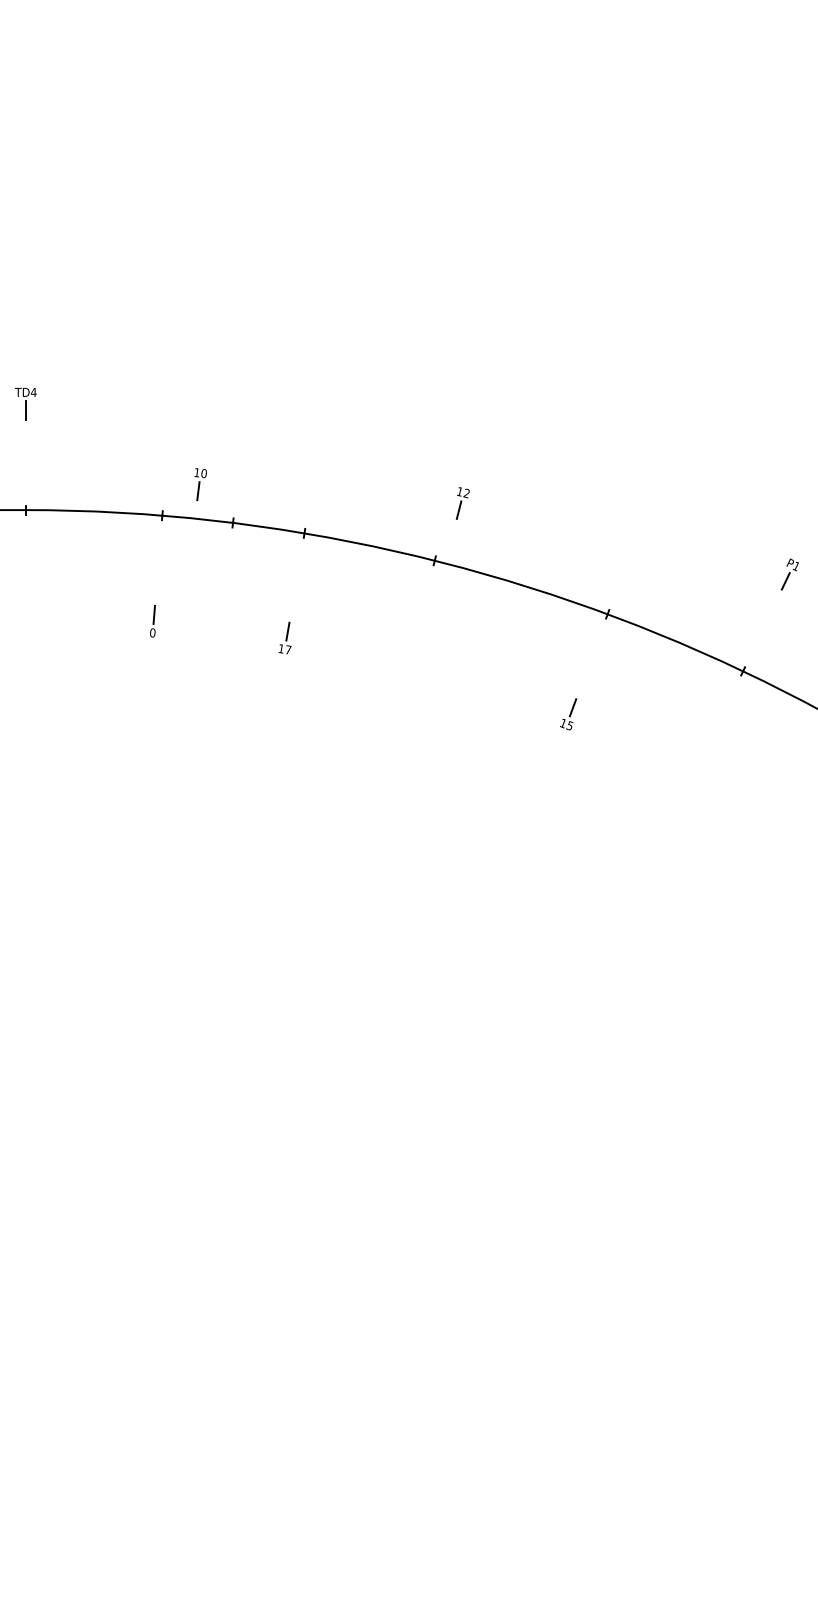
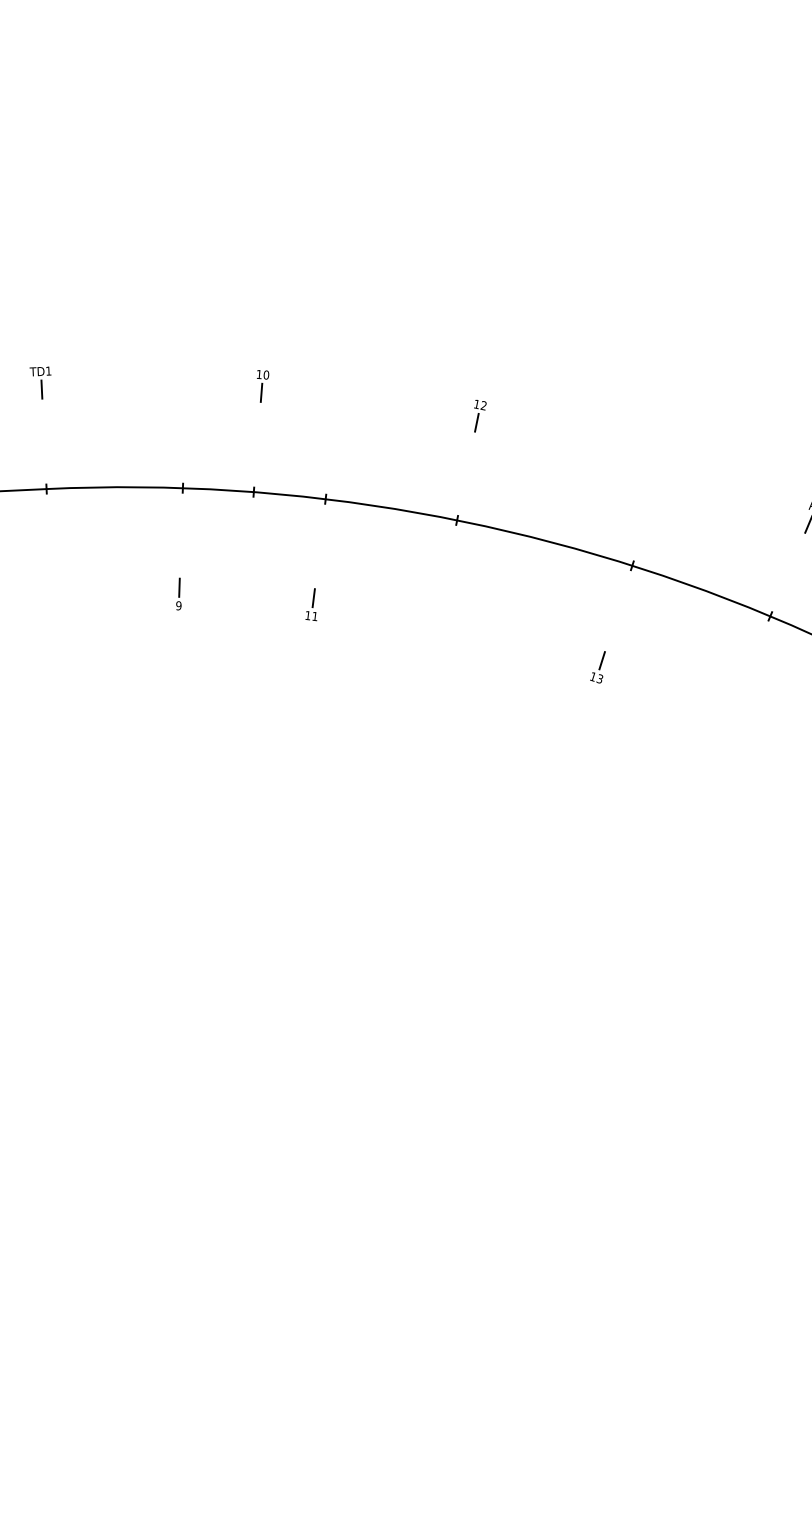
text: (33, 392) -> (48, 371), TD4 -> TD1
part: (200, 484) -> (263, 386), moved
part: (462, 503) -> (479, 415), moved
text: (152, 632) -> (178, 605), 0 -> 9
text: (288, 649) -> (315, 615), 17 -> 11
text: (570, 725) -> (600, 678), 15 -> 13

